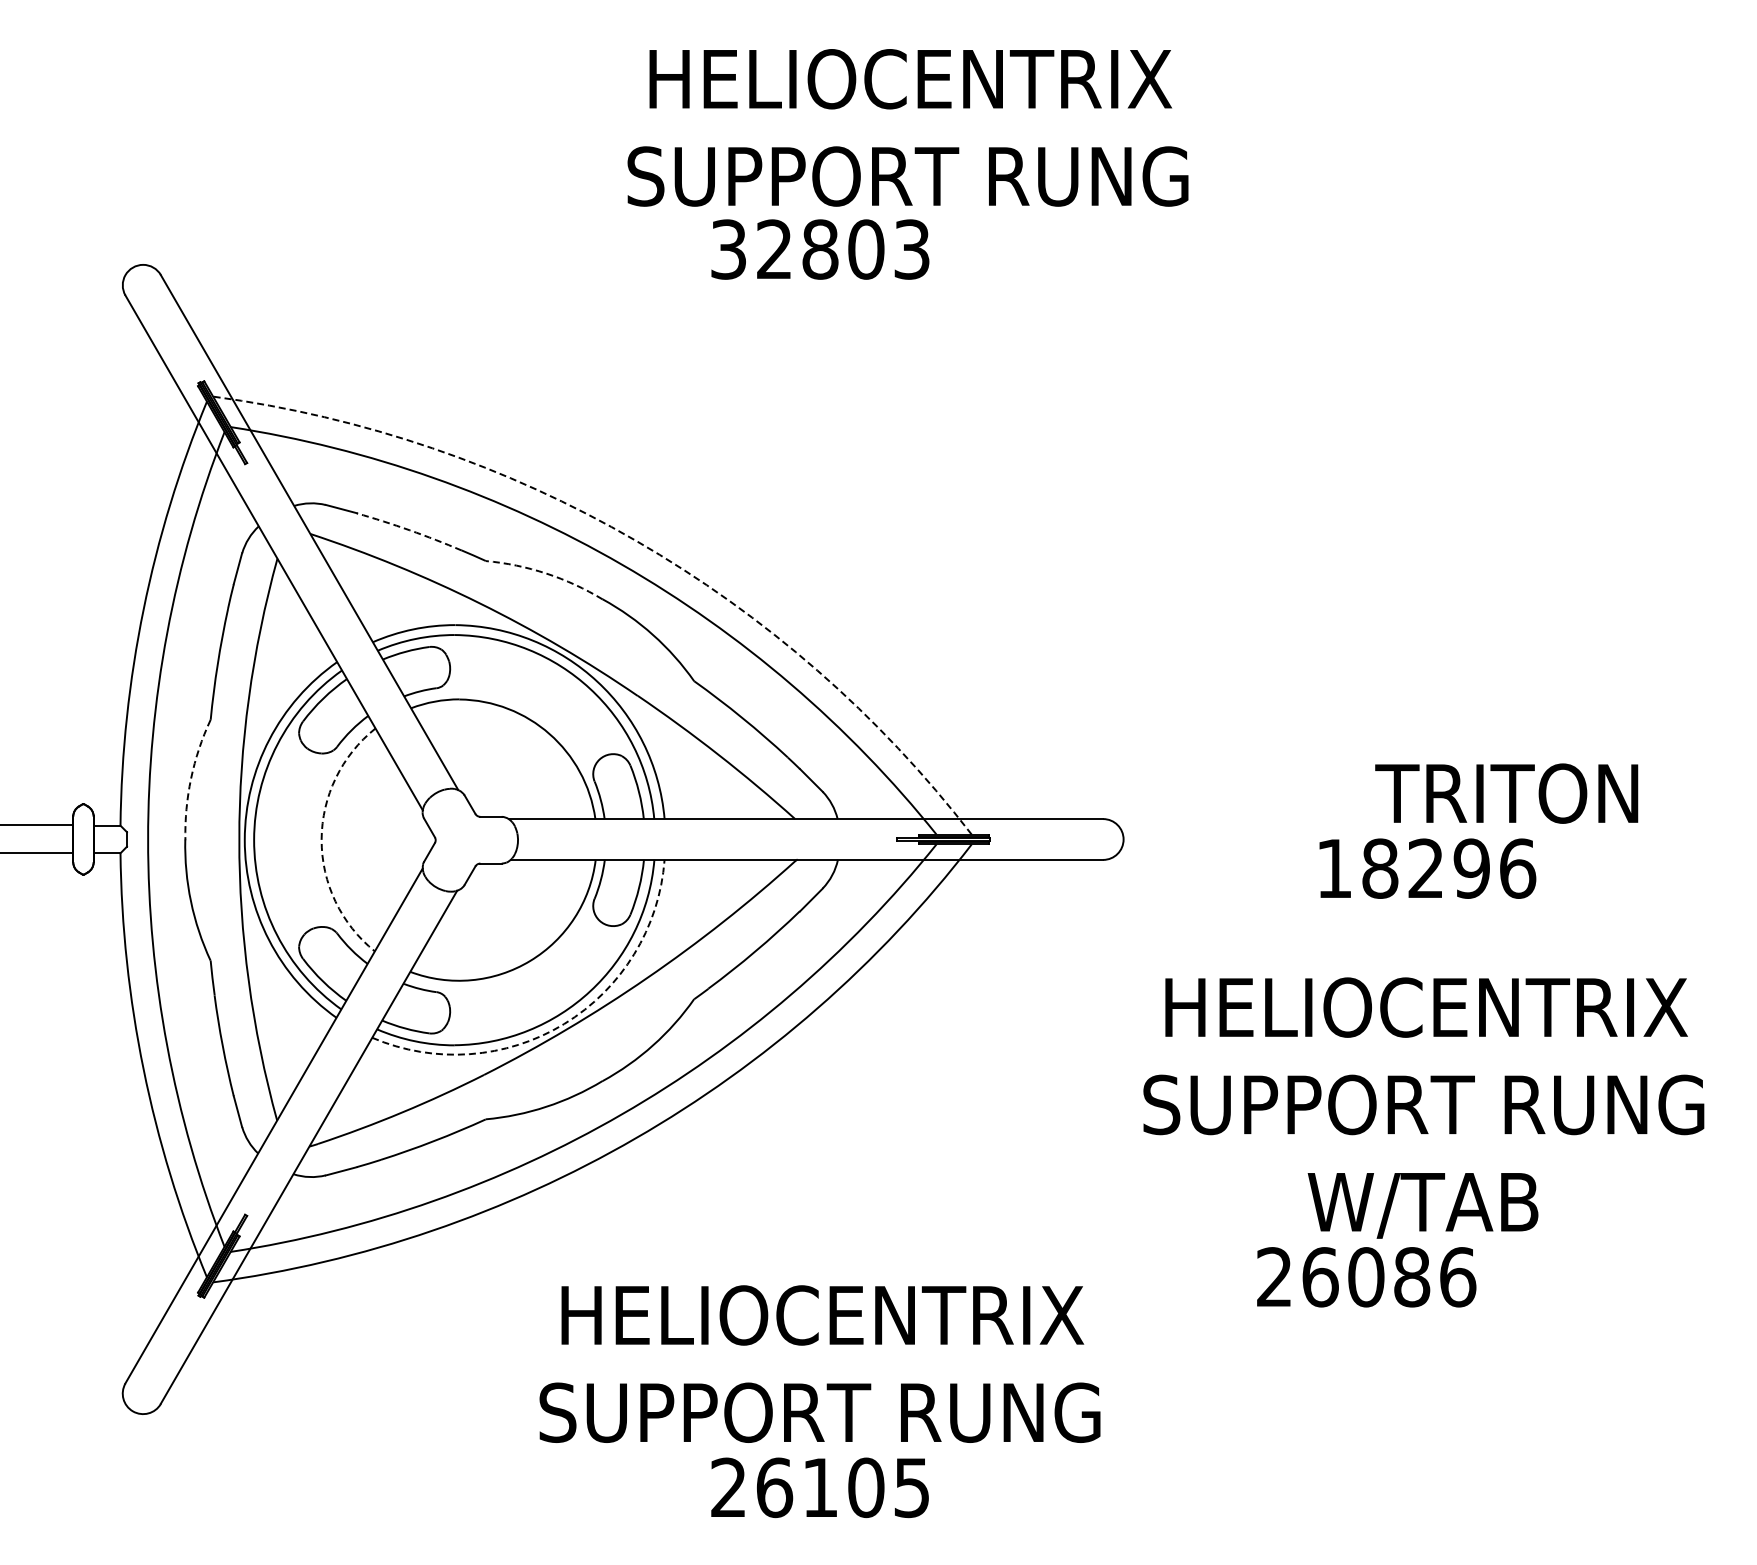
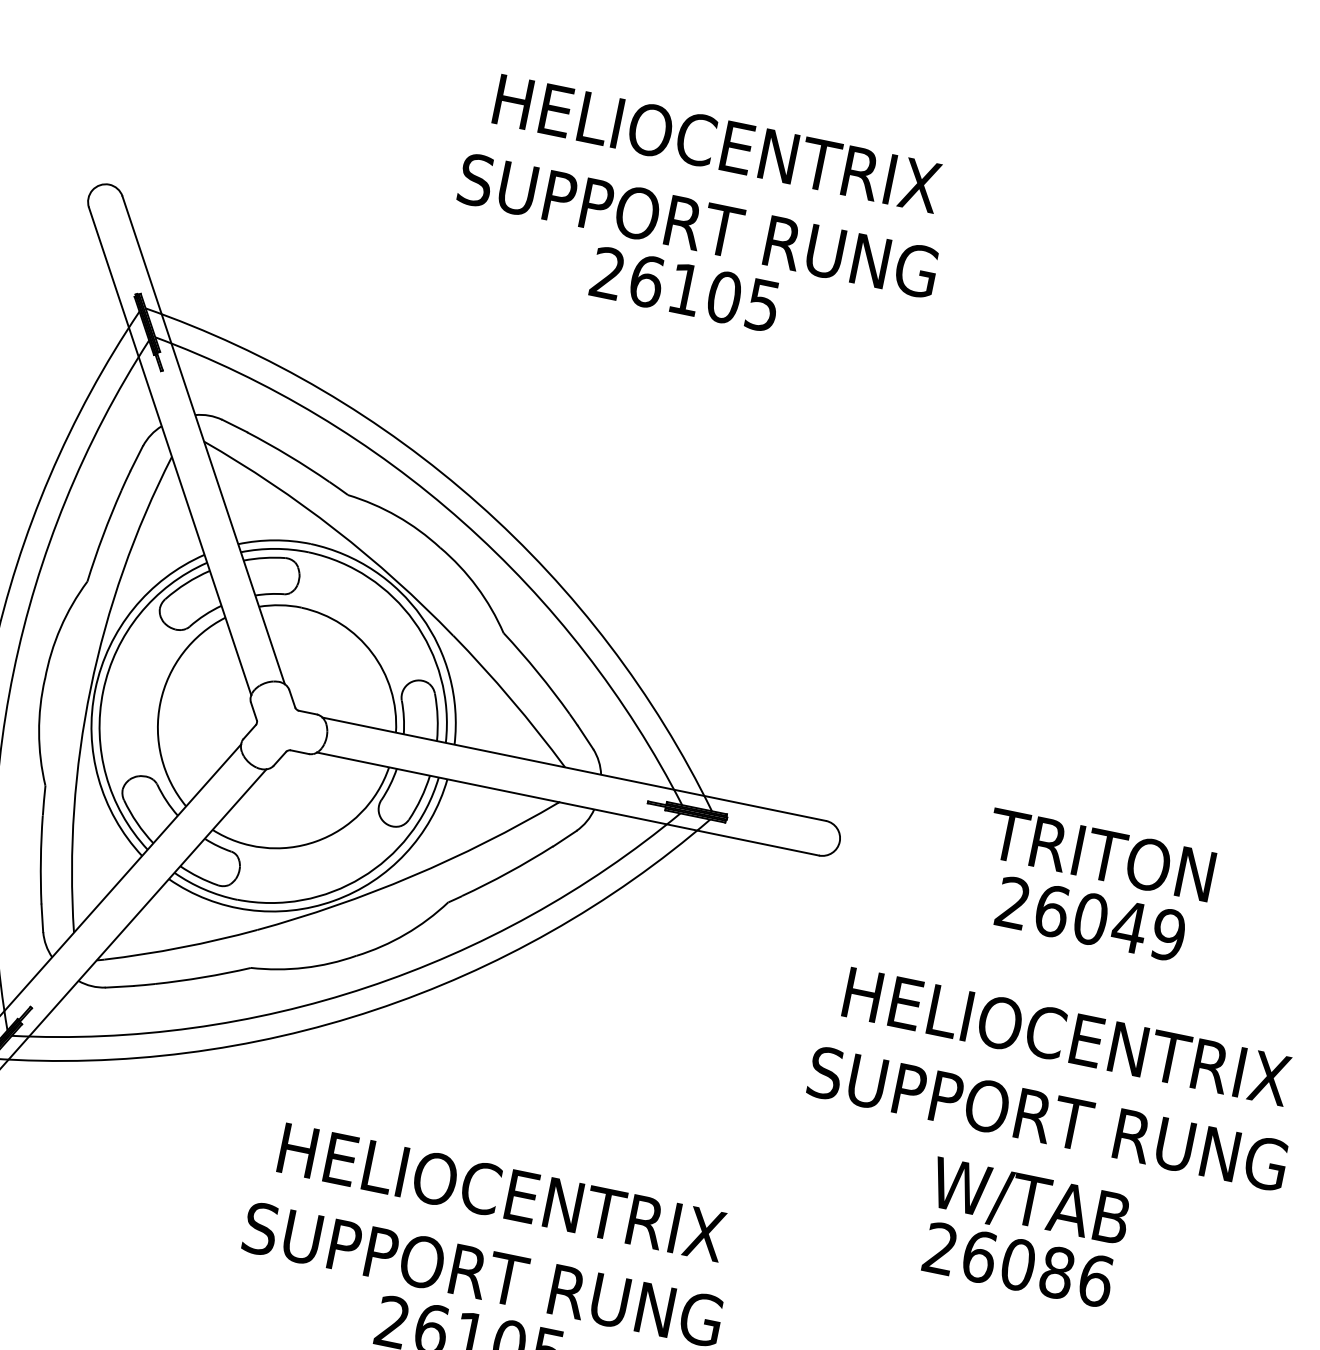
text: (907, 127) -> (706, 184), moved
text: (820, 249) -> (685, 289), 32803 -> 26105
arc: (409, 530) -> (288, 455), dashed -> solid
arc: (635, 540) -> (478, 503), dashed -> solid
arc: (546, 573) -> (397, 516), dashed -> solid
arc: (191, 778) -> (60, 628), dashed -> solid
text: (1506, 793) -> (1100, 854), moved
arc: (321, 839) -> (160, 702), dashed -> solid
text: (1426, 868) -> (1091, 919), 18296 -> 26049
arc: (564, 1024) -> (334, 901), dashed -> solid
text: (1366, 1277) -> (1018, 1265), moved

